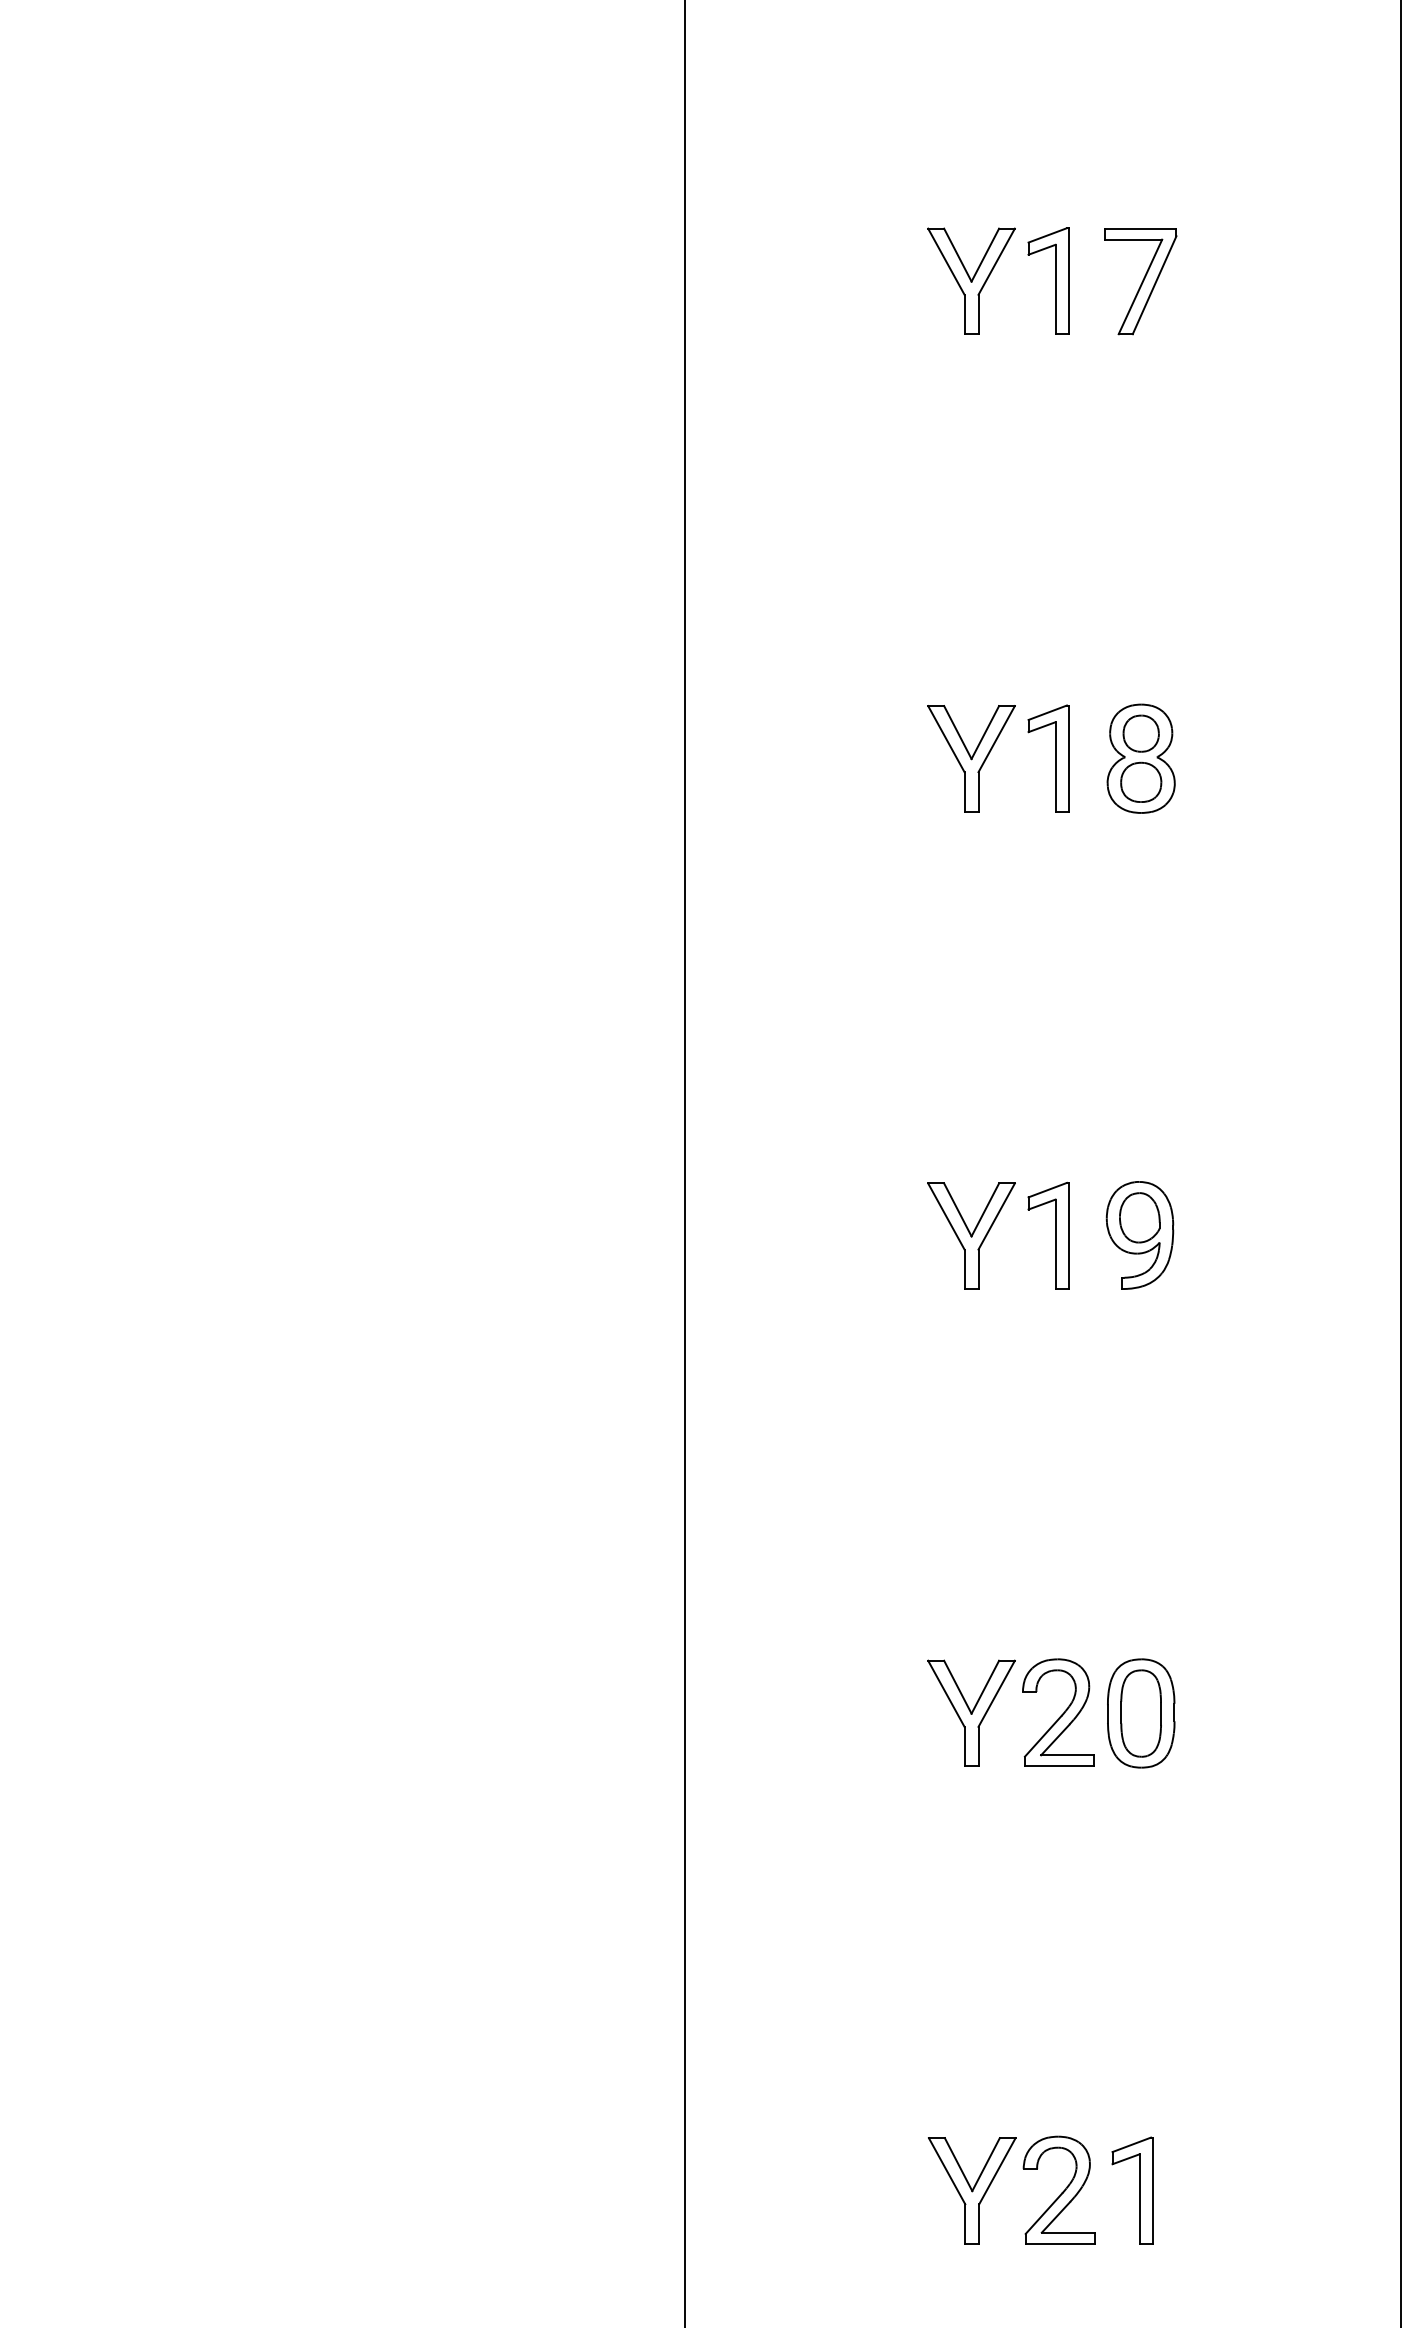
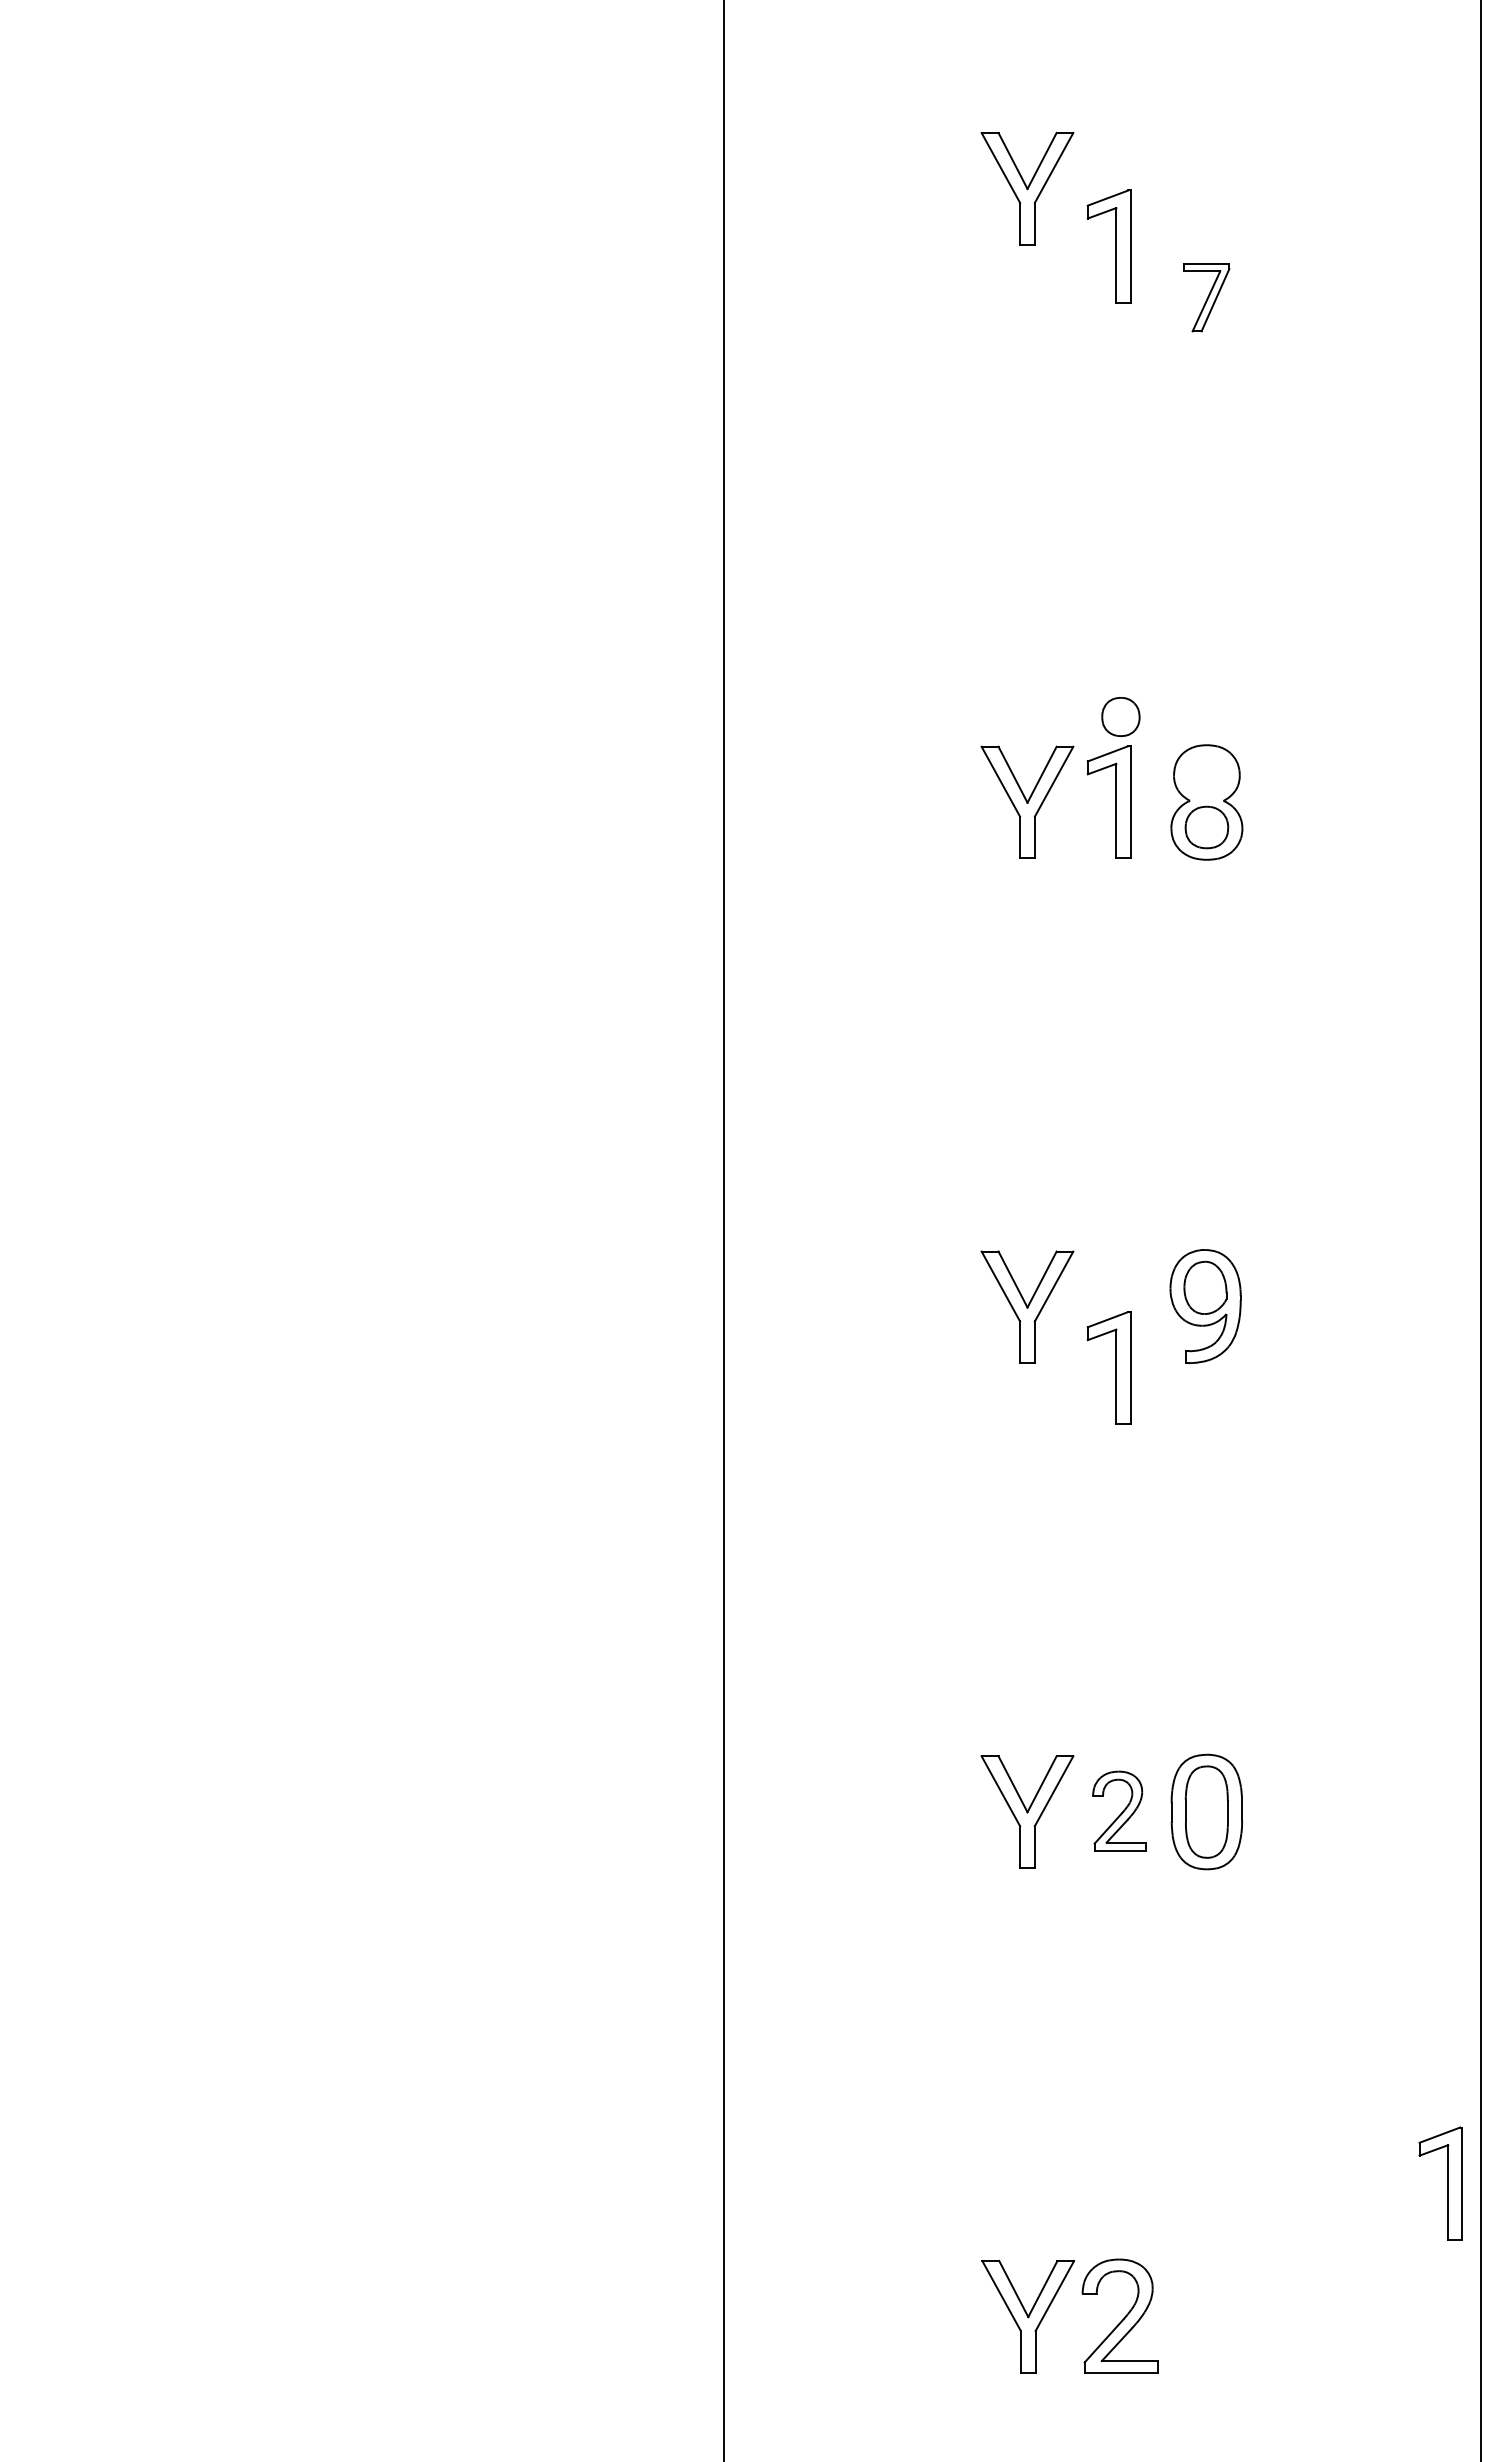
part: (971, 281) -> (1027, 188), moved
part: (1054, 281) -> (1115, 246), moved
part: (1140, 281) -> (1206, 297), size x0.6
part: (1140, 733) -> (1120, 716), moved
part: (1054, 1235) -> (1115, 1367), moved
part: (1058, 1712) -> (1119, 1810), size x0.7
part: (1138, 2190) -> (1447, 2183), moved

